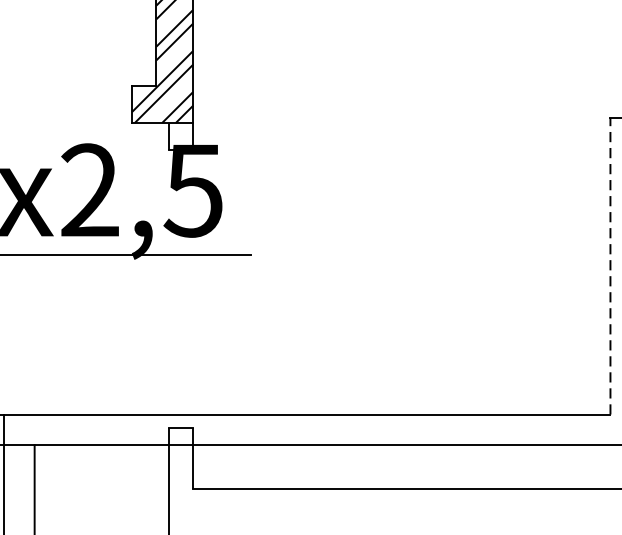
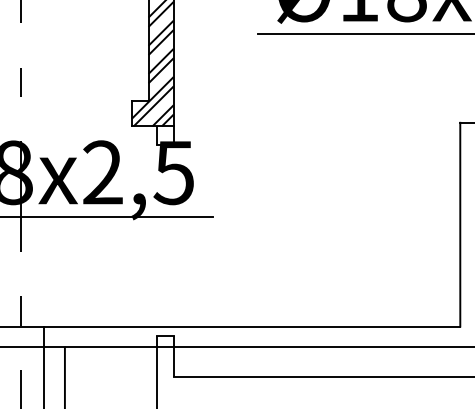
line: (610, 265) -> (460, 224), dashed -> solid

